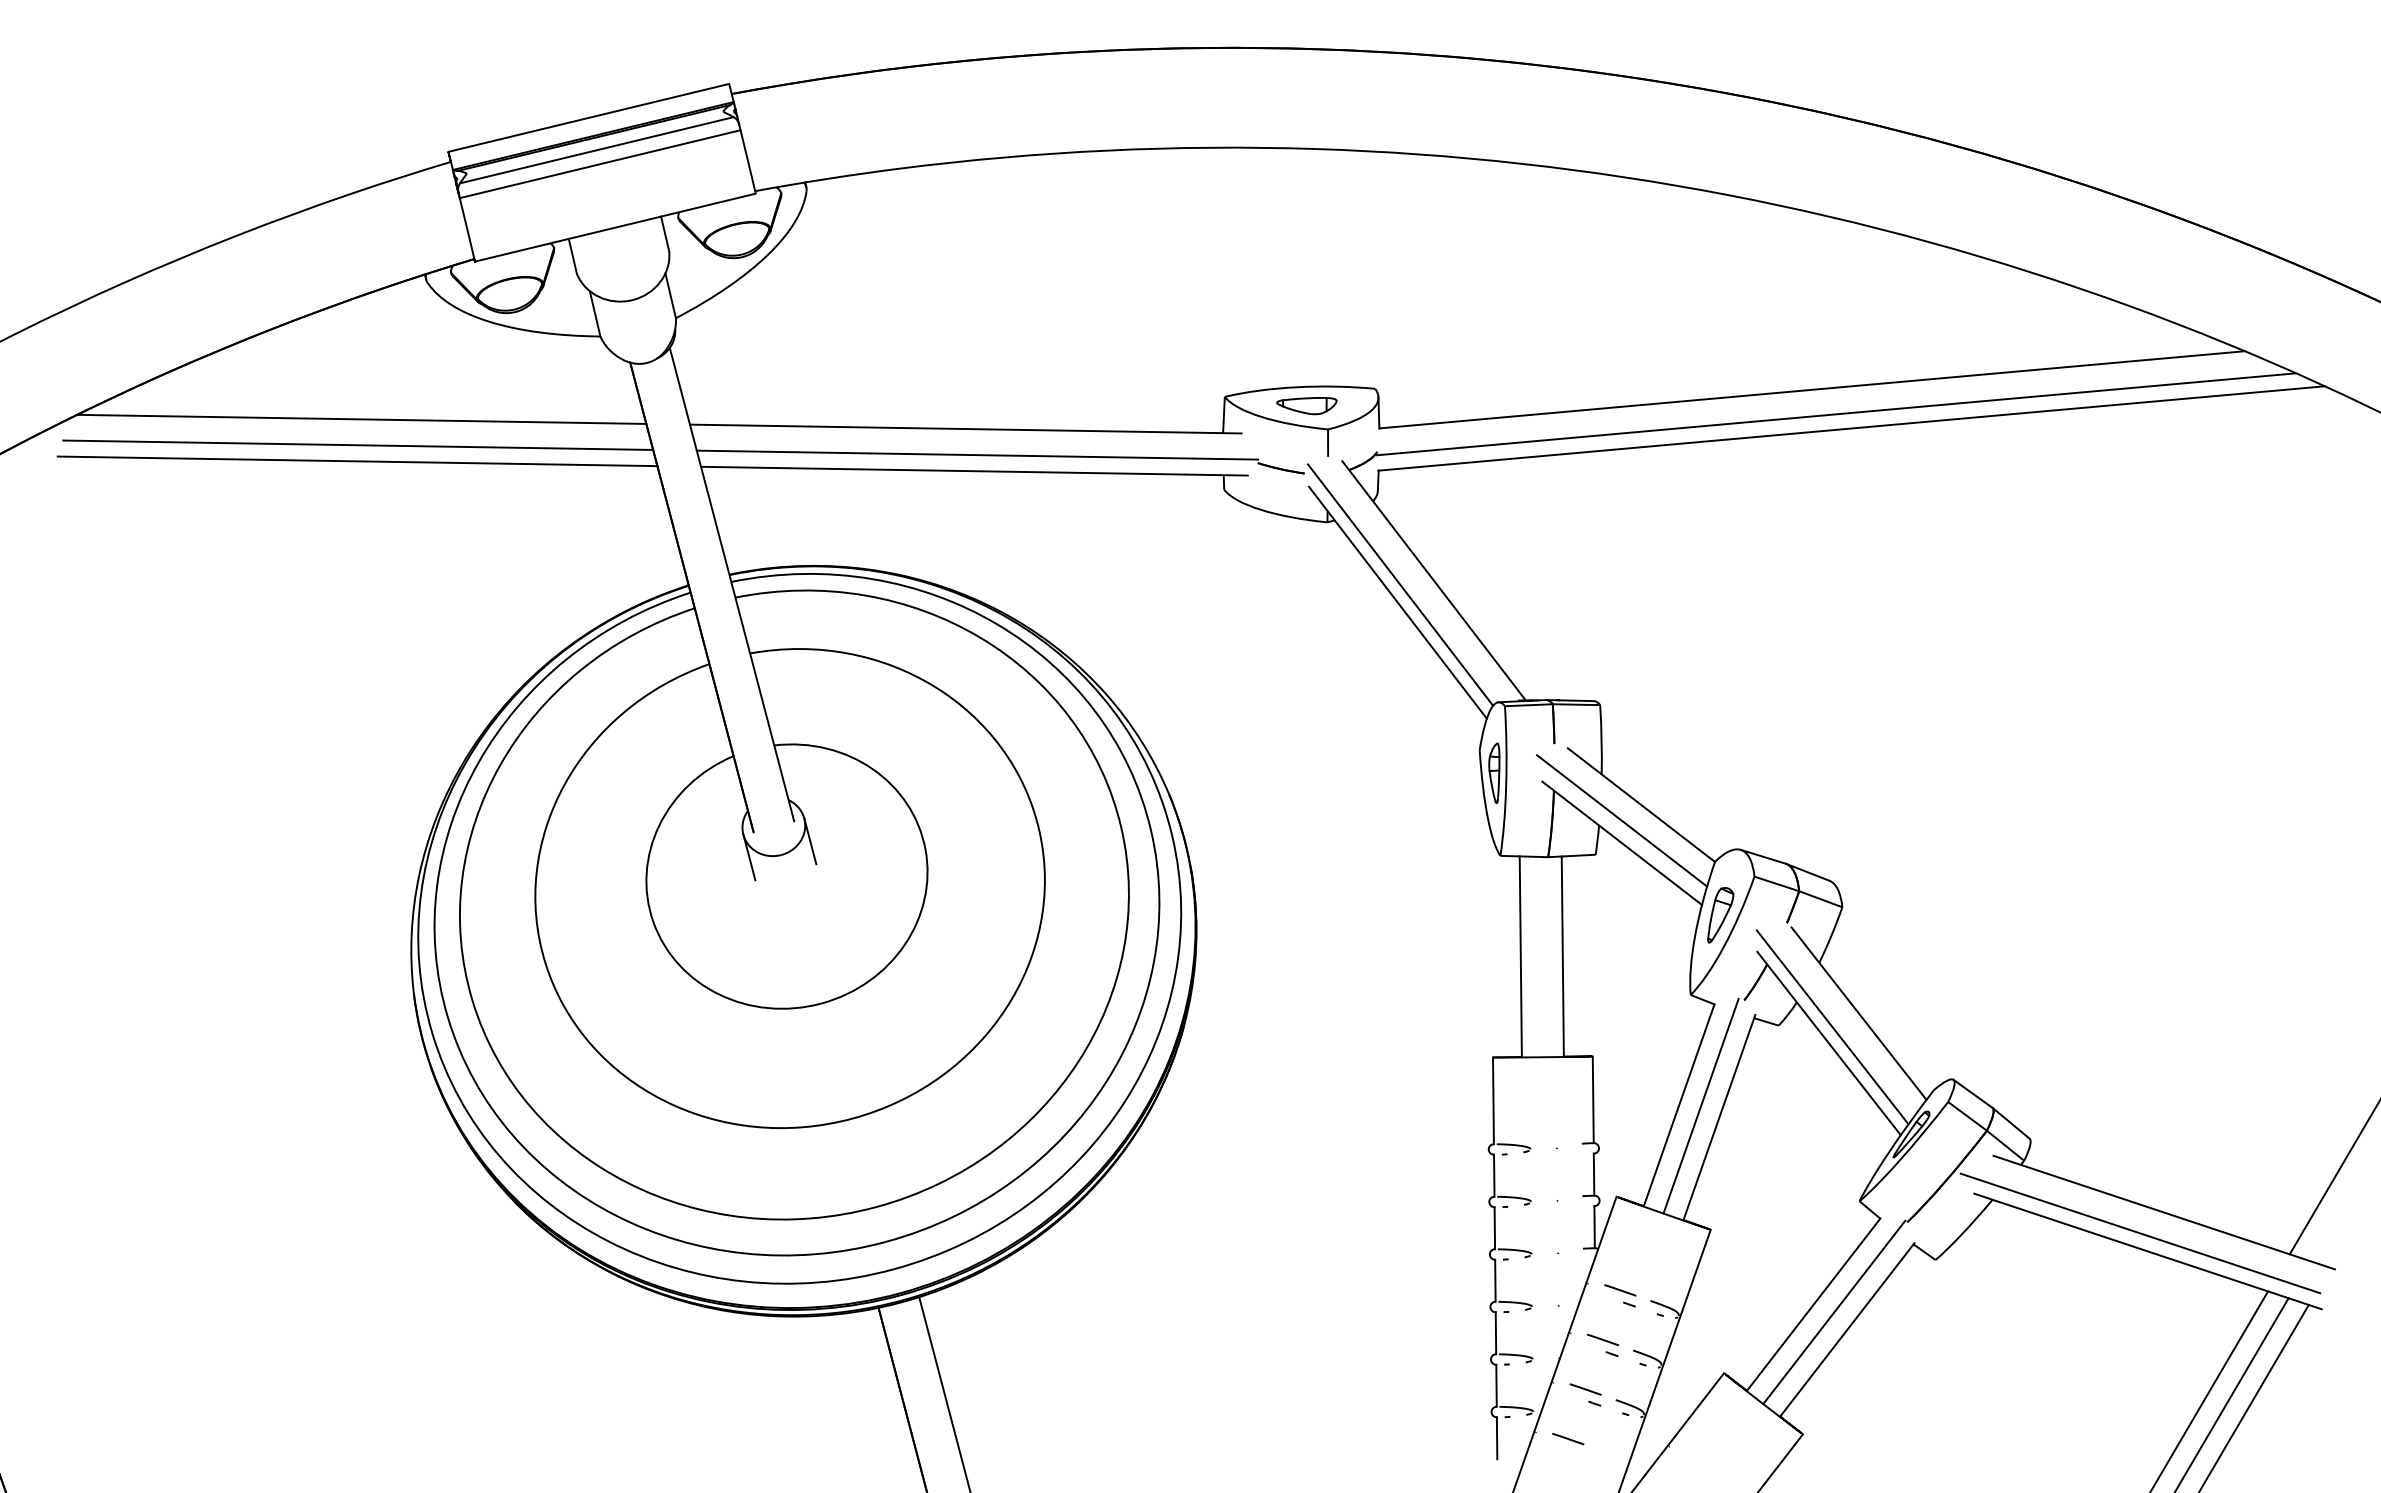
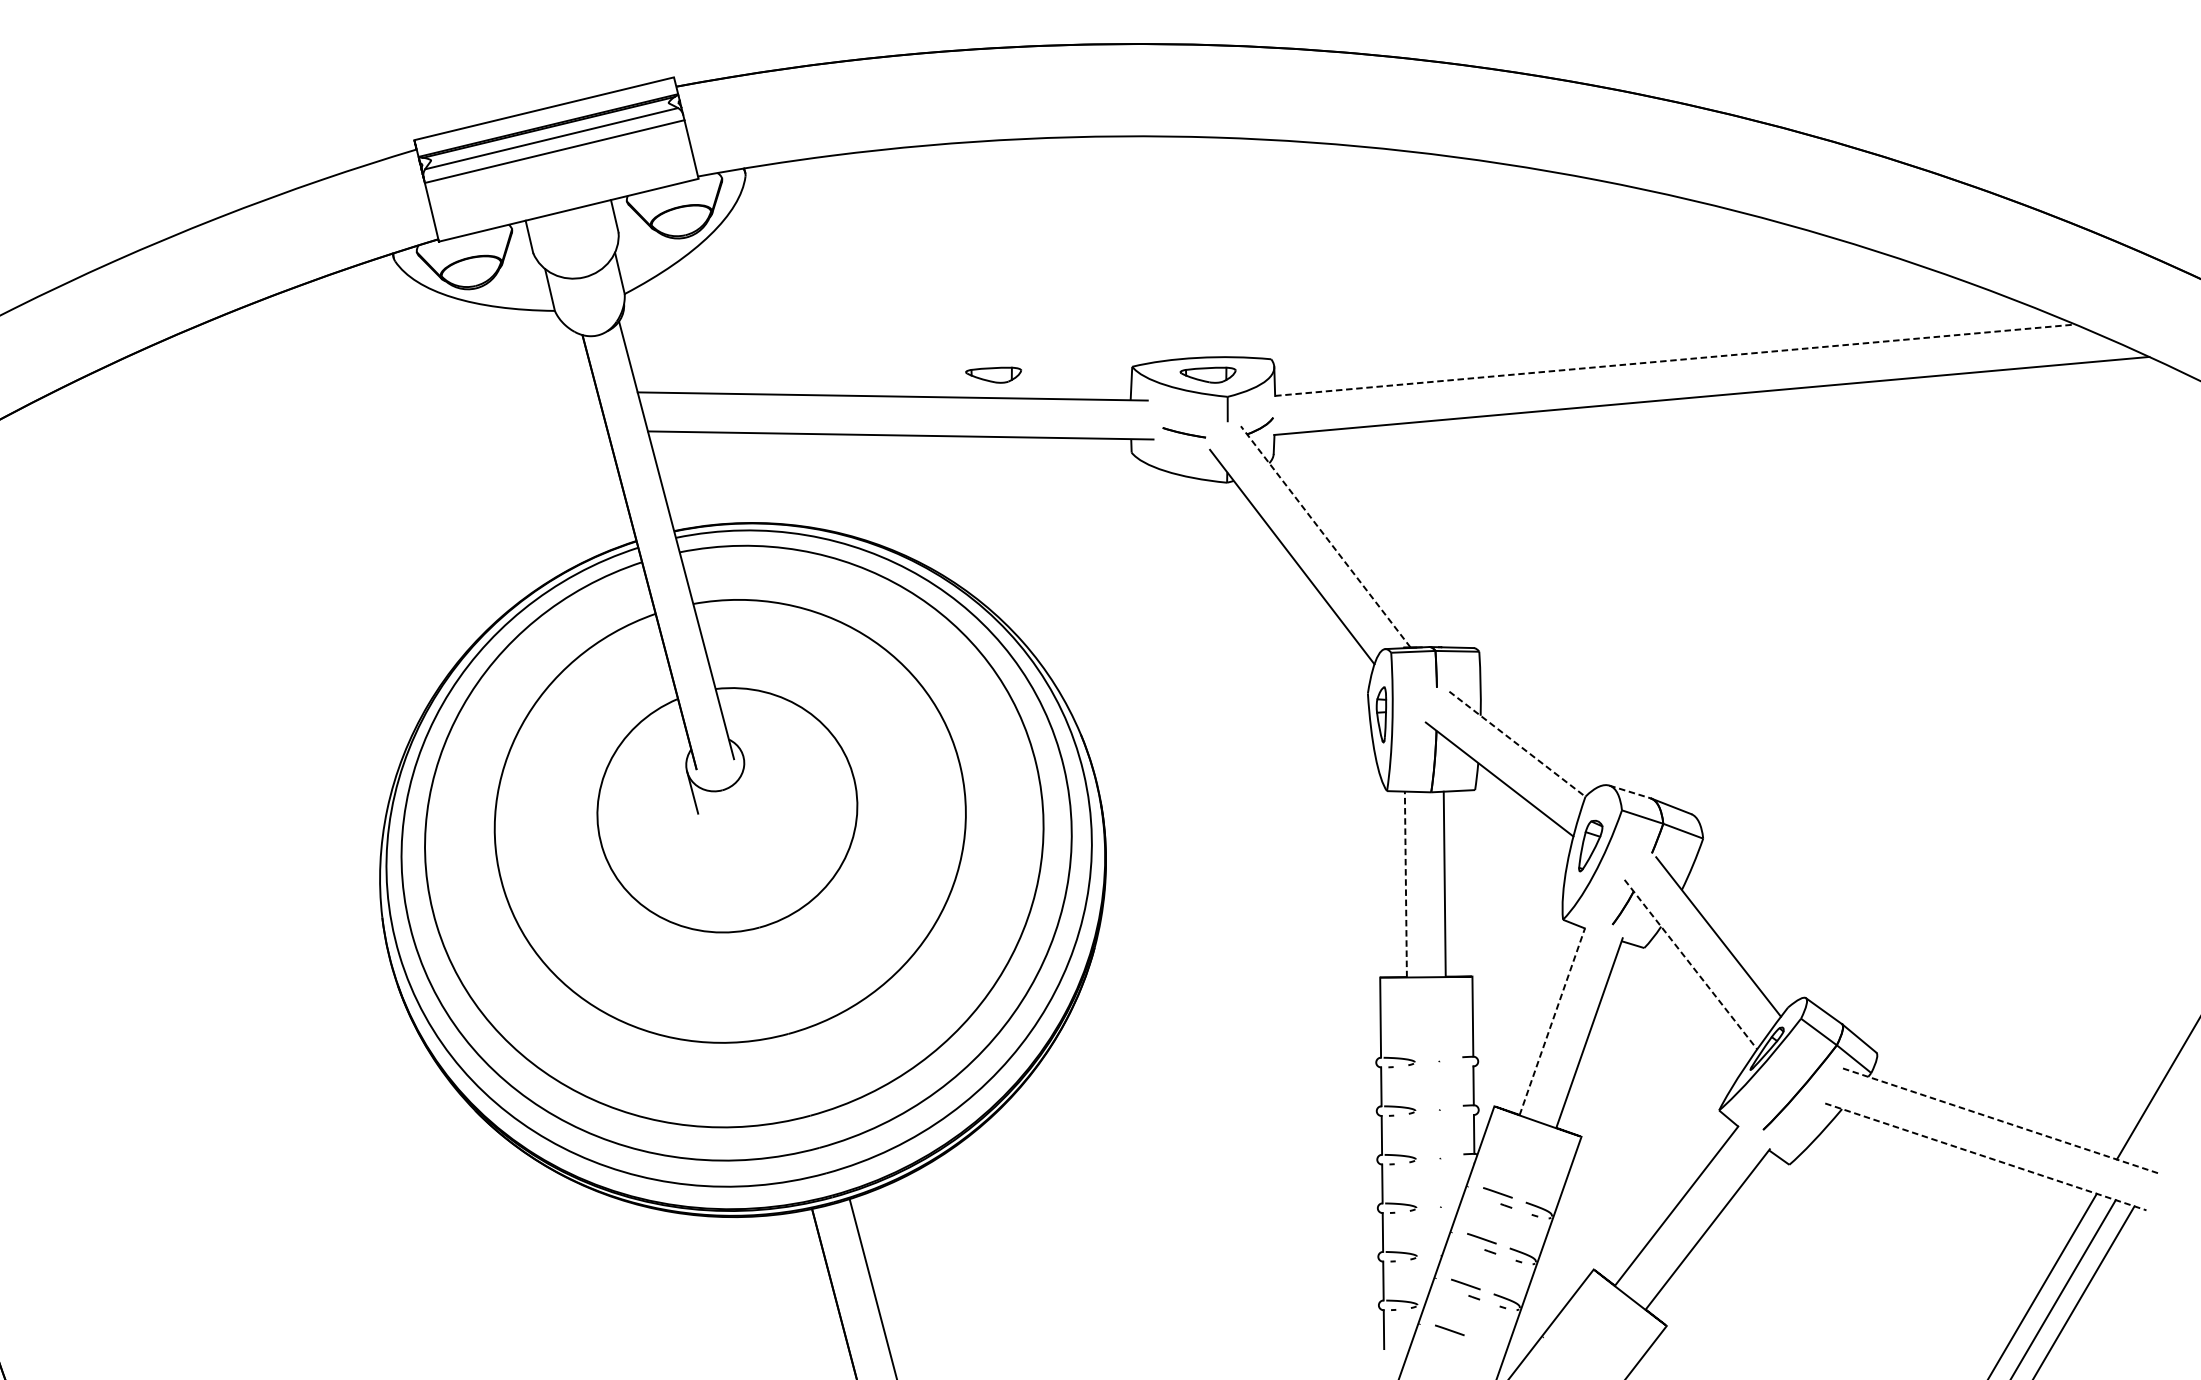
line: (1812, 389) -> (1675, 359), solid -> dashed
part: (1074, 406) -> (993, 375), added
line: (1836, 414) -> (1697, 383), removed
line: (361, 418) -> (334, 386), removed
line: (358, 444) -> (331, 410), removed
line: (977, 454) -> (903, 420), removed
line: (357, 461) -> (330, 426), removed
line: (1434, 580) -> (1326, 536), solid -> dashed
line: (1400, 584) -> (1294, 540), removed
line: (1641, 805) -> (1517, 744), solid -> dashed
line: (1622, 820) -> (1499, 758), removed
line: (810, 841) -> (749, 777), removed
line: (1763, 856) -> (1630, 791), solid -> dashed
line: (1520, 956) -> (1405, 884), solid -> dashed
line: (1832, 1027) -> (1694, 949), removed
line: (1829, 1043) -> (1691, 964), solid -> dashed
line: (1679, 1105) -> (1552, 1021), solid -> dashed
line: (1700, 1105) -> (1572, 1021), removed
line: (2164, 1212) -> (2001, 1120), solid -> dashed
line: (2140, 1233) -> (1978, 1140), removed
line: (2148, 1251) -> (1986, 1156), solid -> dashed
line: (1834, 1311) -> (1695, 1212), removed

